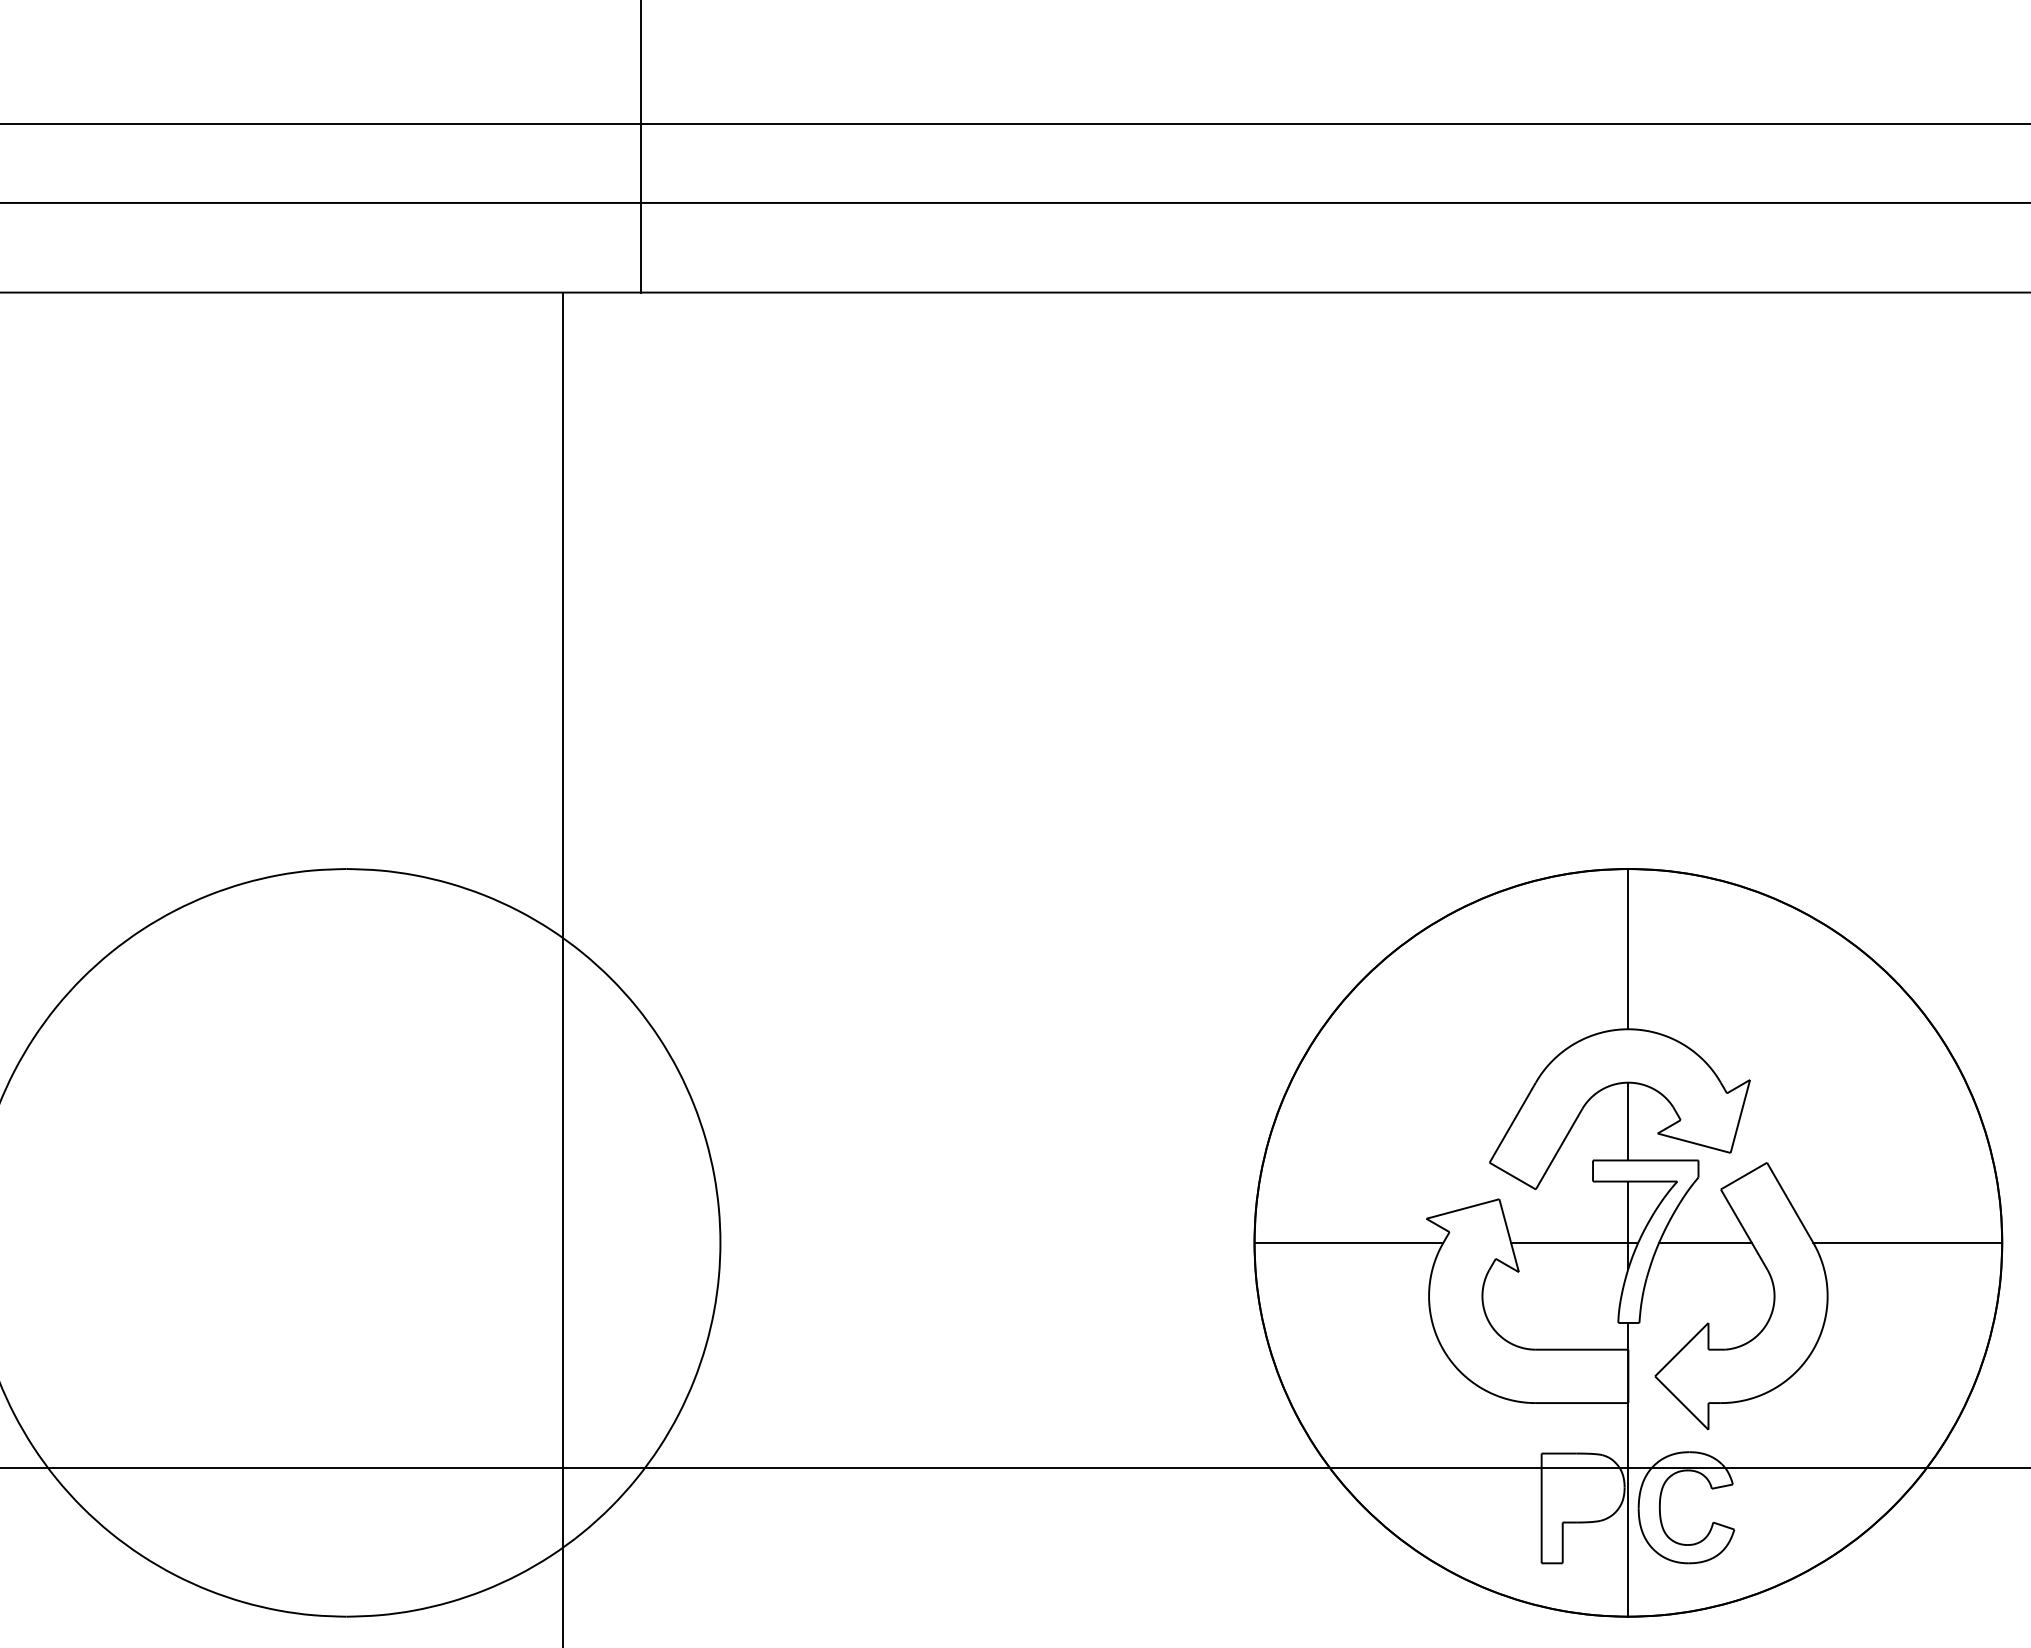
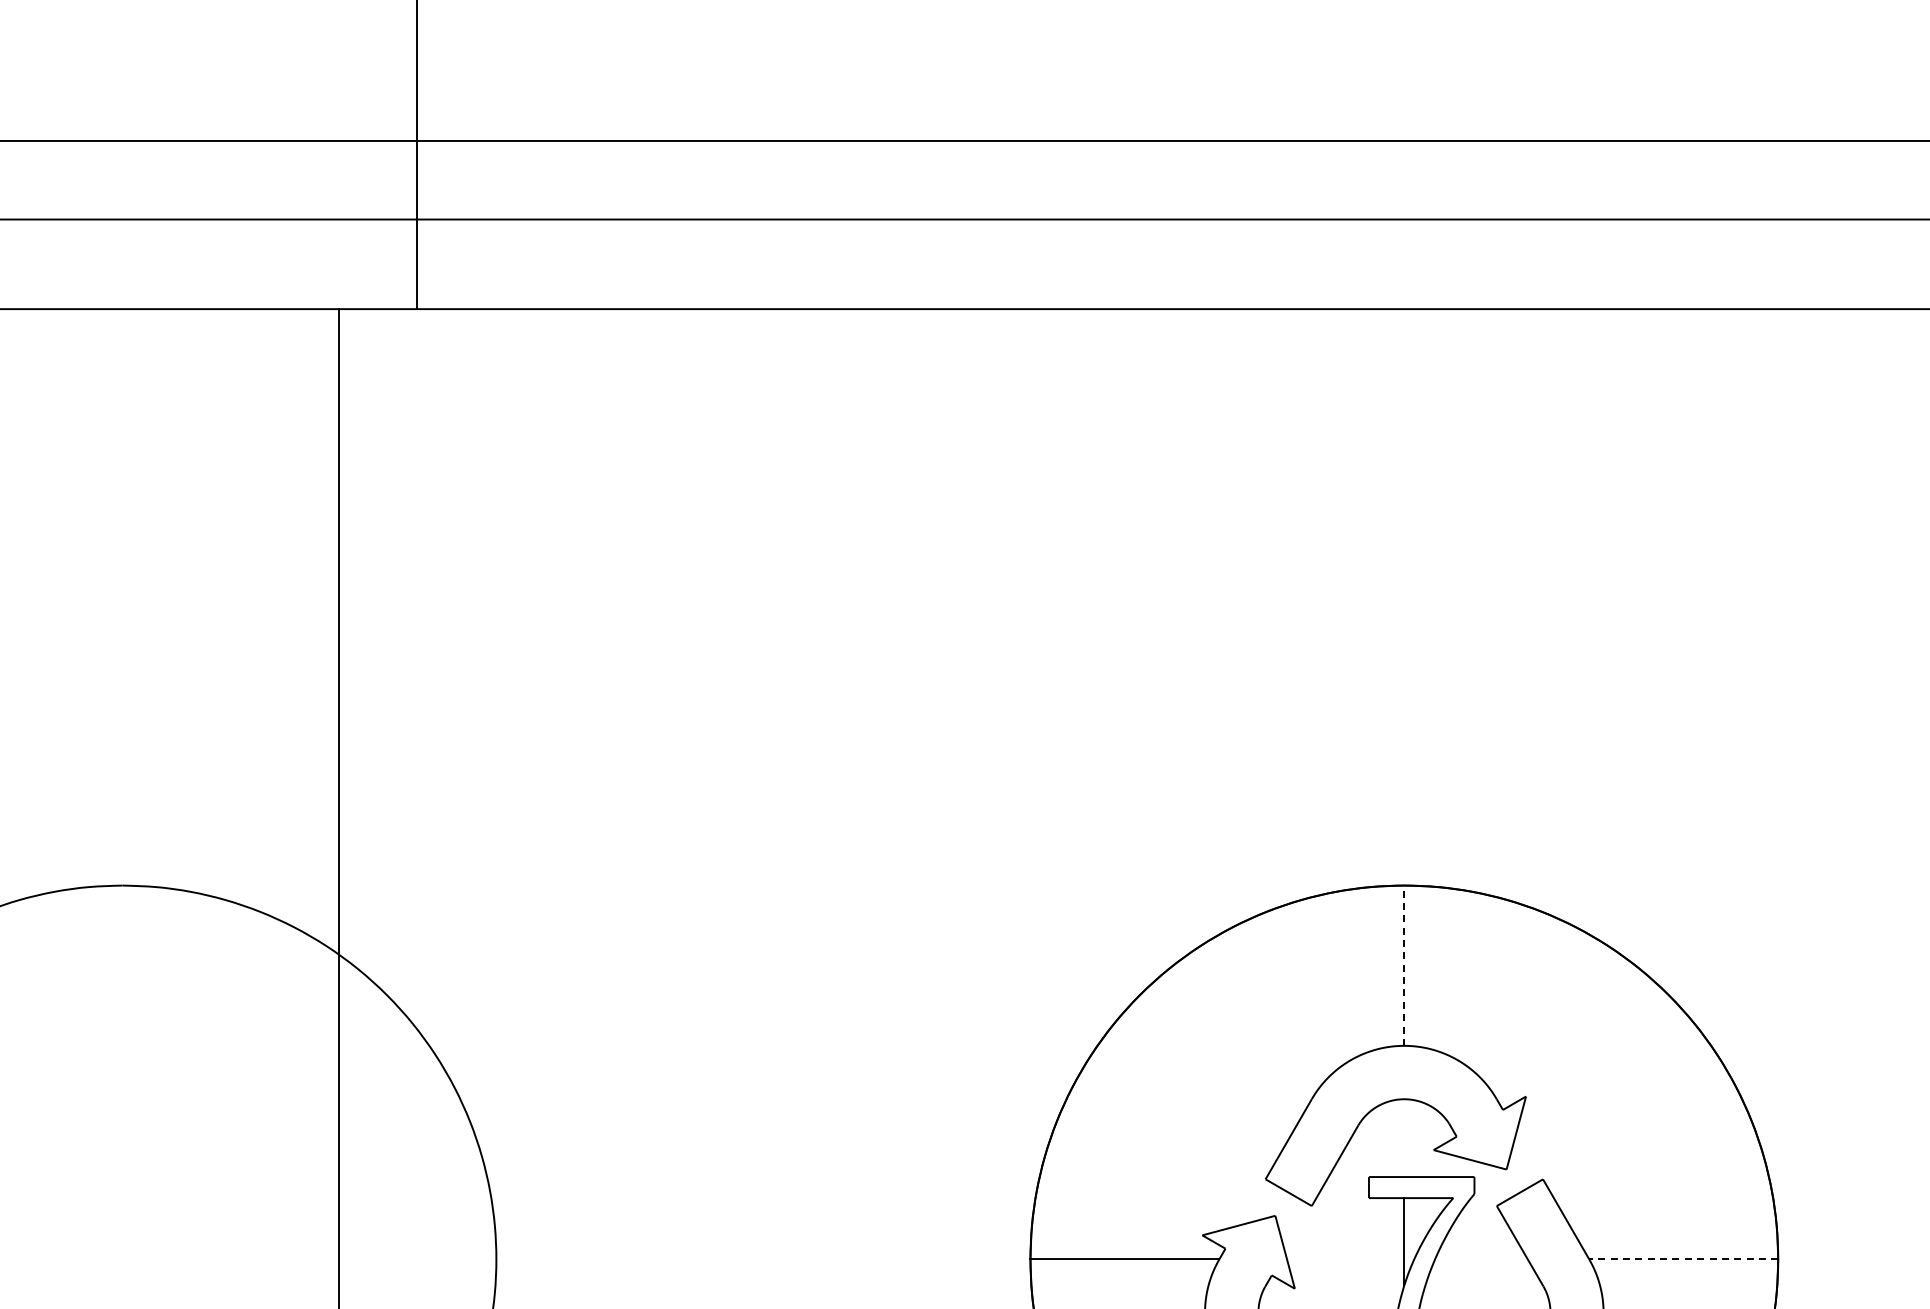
line: (1628, 948) -> (1404, 965), solid -> dashed
line: (1628, 1121) -> (1404, 1138), removed
line: (1574, 1242) -> (1350, 1259), removed
line: (1705, 1242) -> (1481, 1259), removed
line: (1907, 1242) -> (1683, 1259), solid -> dashed

